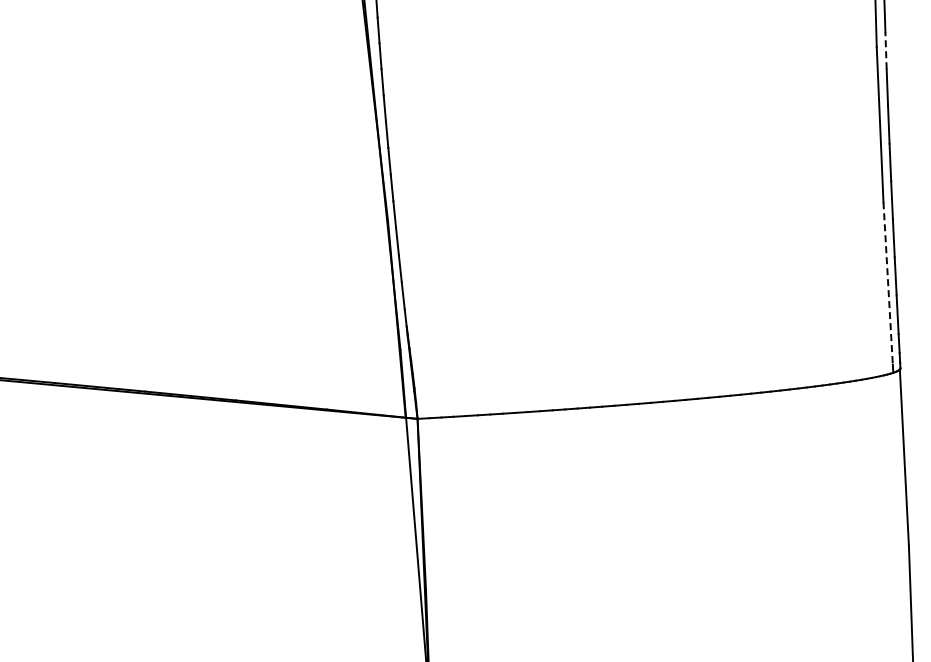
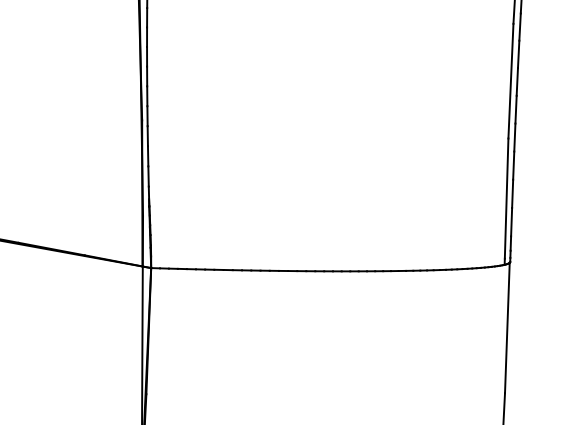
line: (886, 50) -> (520, 26), dashed -> solid
line: (888, 283) -> (506, 198), dashed -> solid

